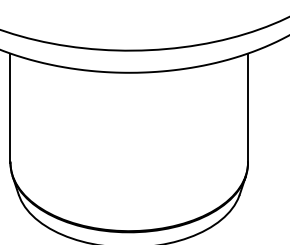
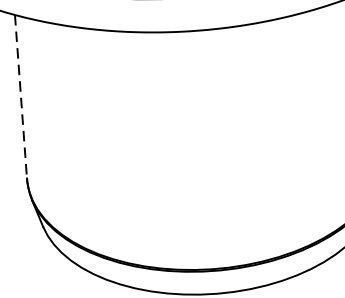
line: (10, 108) -> (21, 97), solid -> dashed

